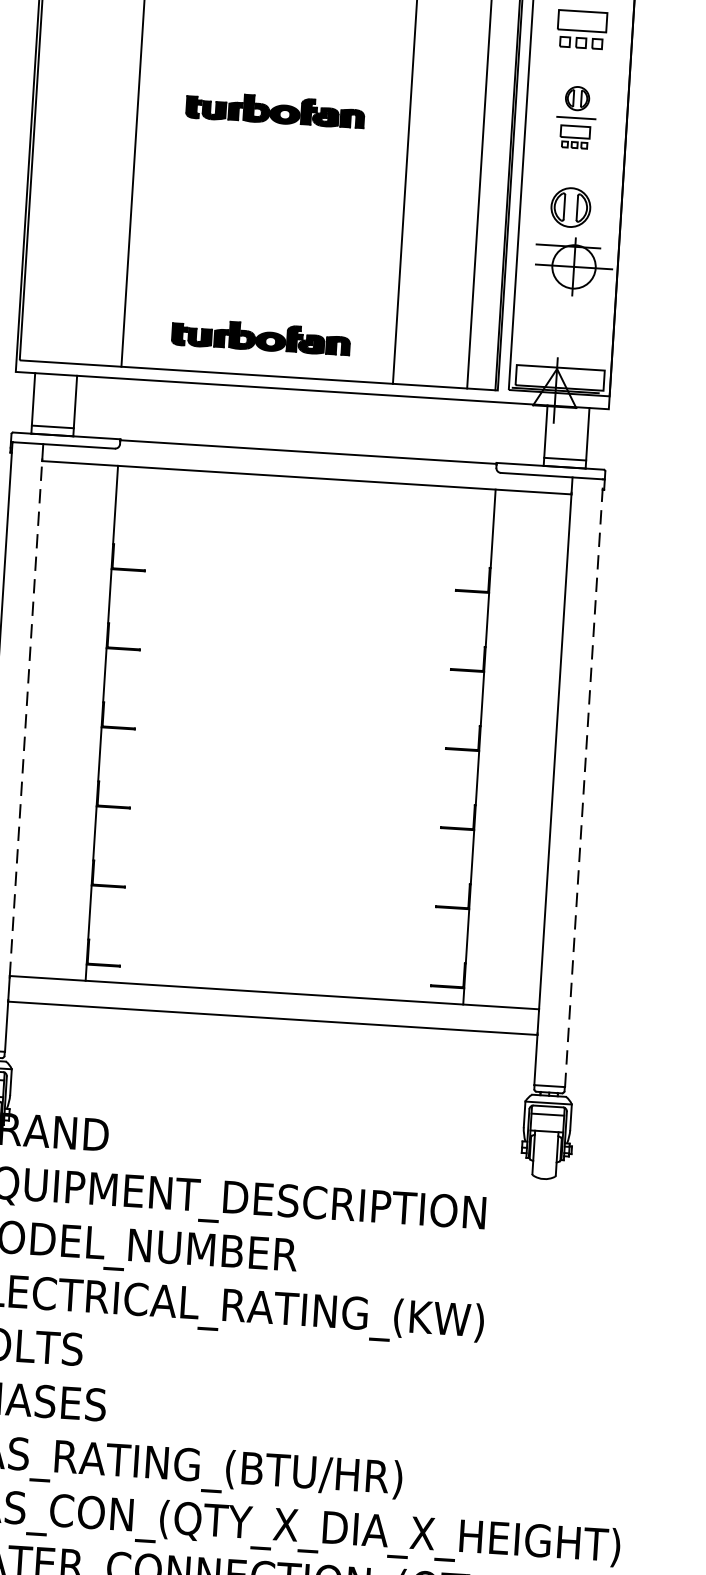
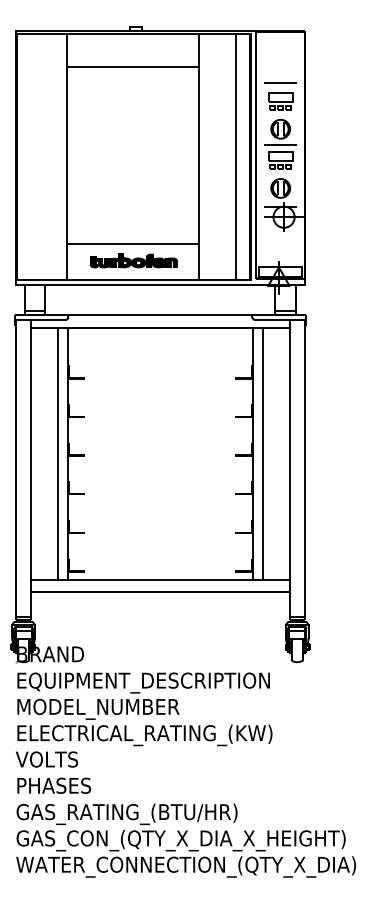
part: (274, 109) -> (133, 149), removed
part: (576, 115) -> (280, 143), size x1.67
line: (262, 303) -> (133, 244), added
line: (26, 717) -> (31, 453), dashed -> solid
line: (82, 721) -> (58, 453), added
line: (499, 747) -> (262, 453), added
line: (583, 783) -> (304, 468), dashed -> solid

